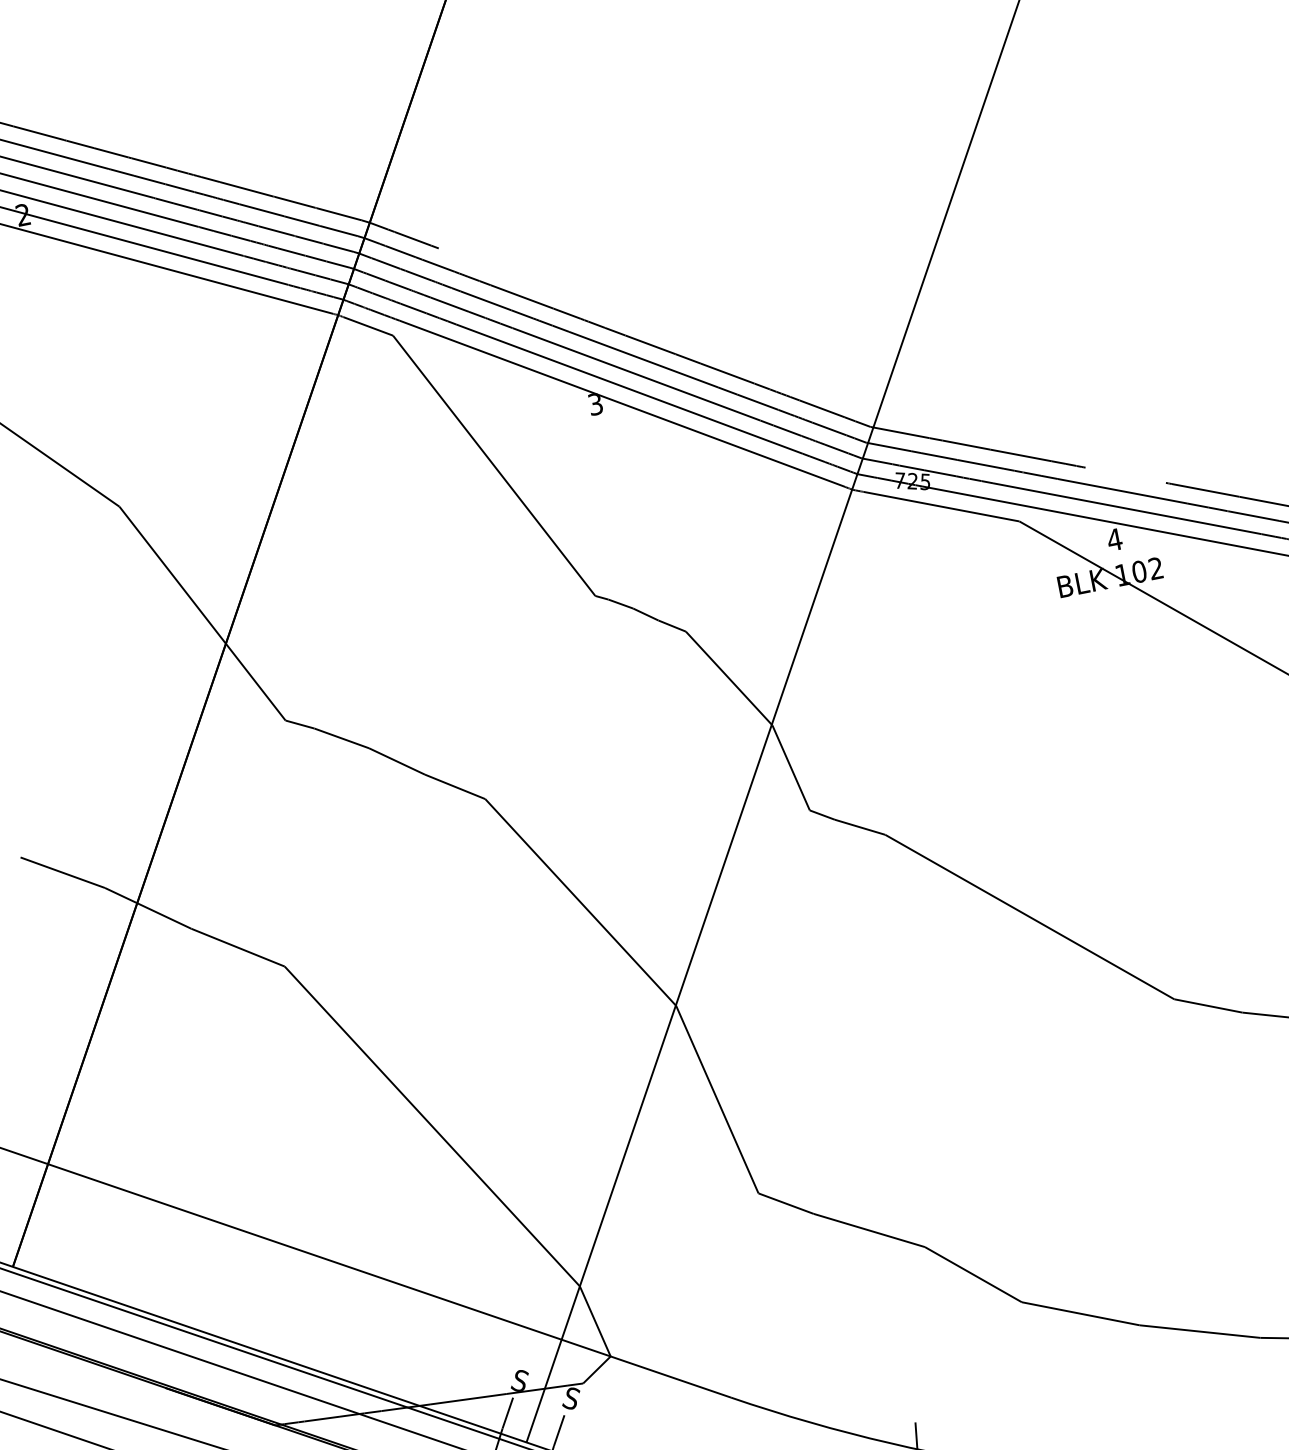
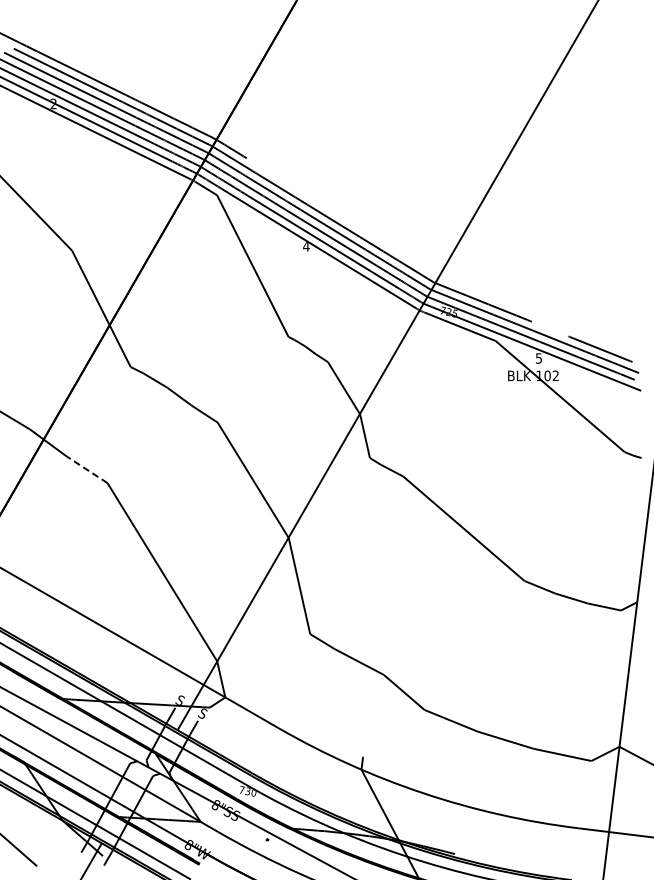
text: (595, 404) -> (306, 246), 3 -> 4
text: (1113, 539) -> (538, 358), 4 -> 5
line: (236, 947) -> (86, 469), solid -> dashed

